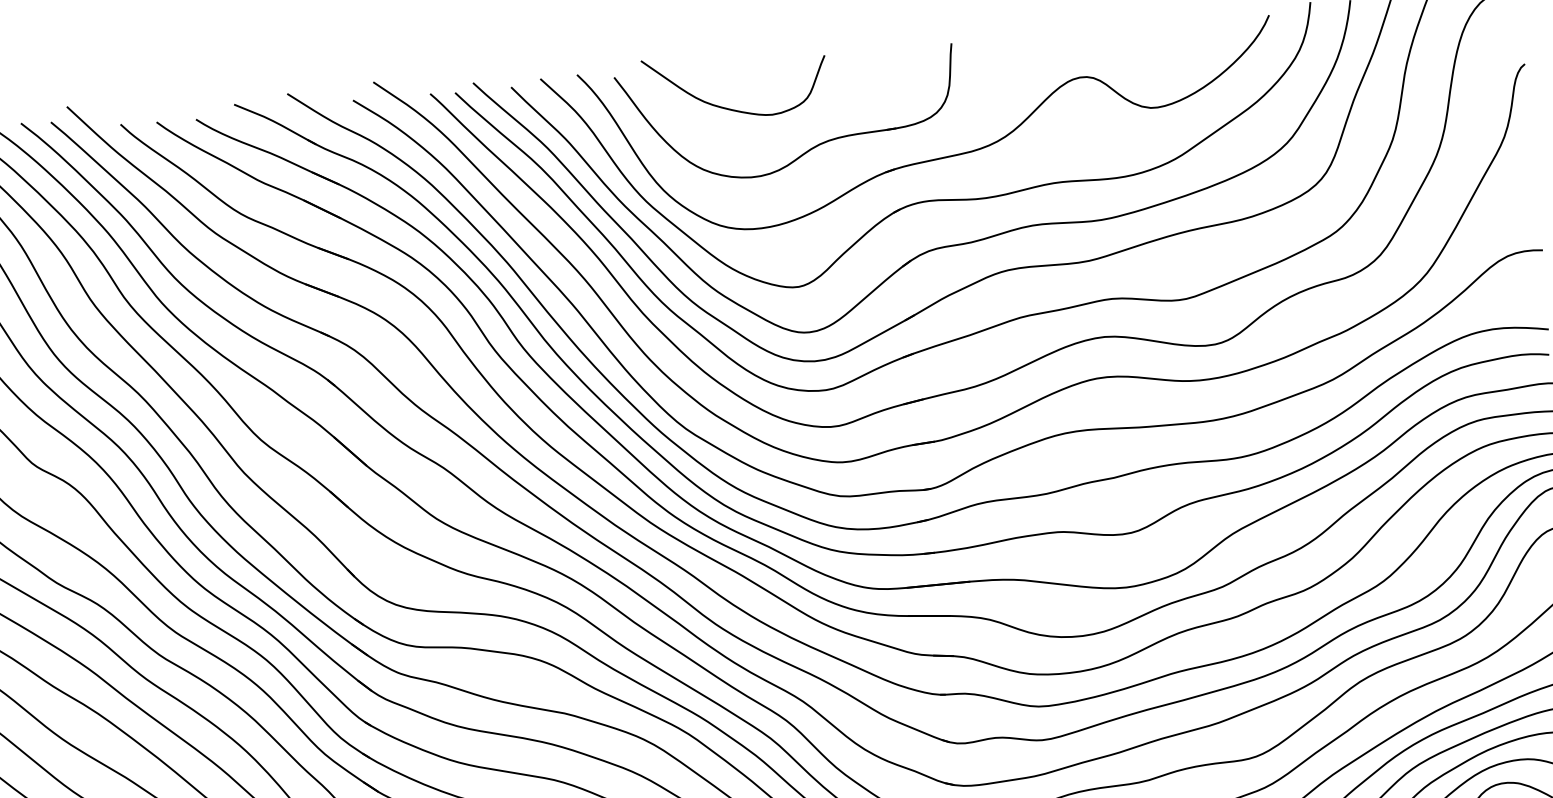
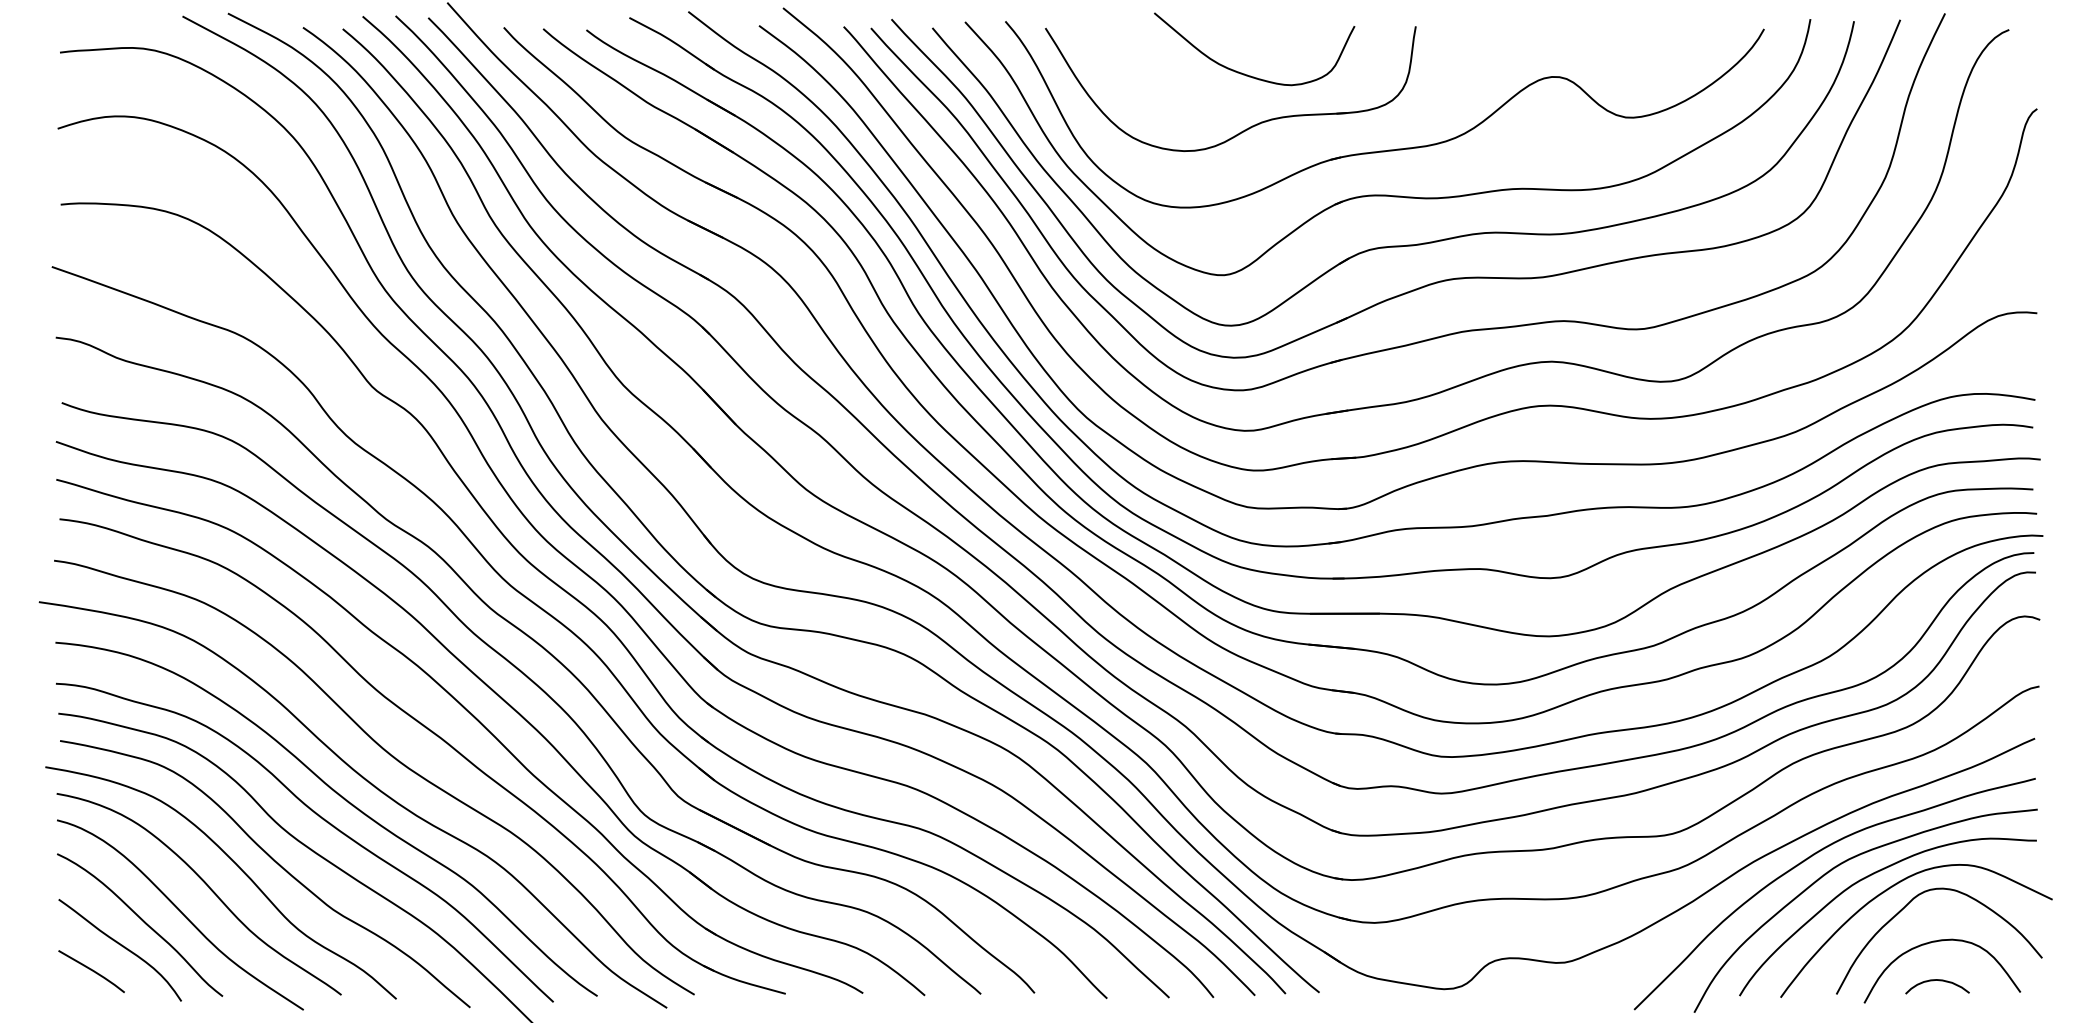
curve: (731, 108) -> (1247, 74), moved

